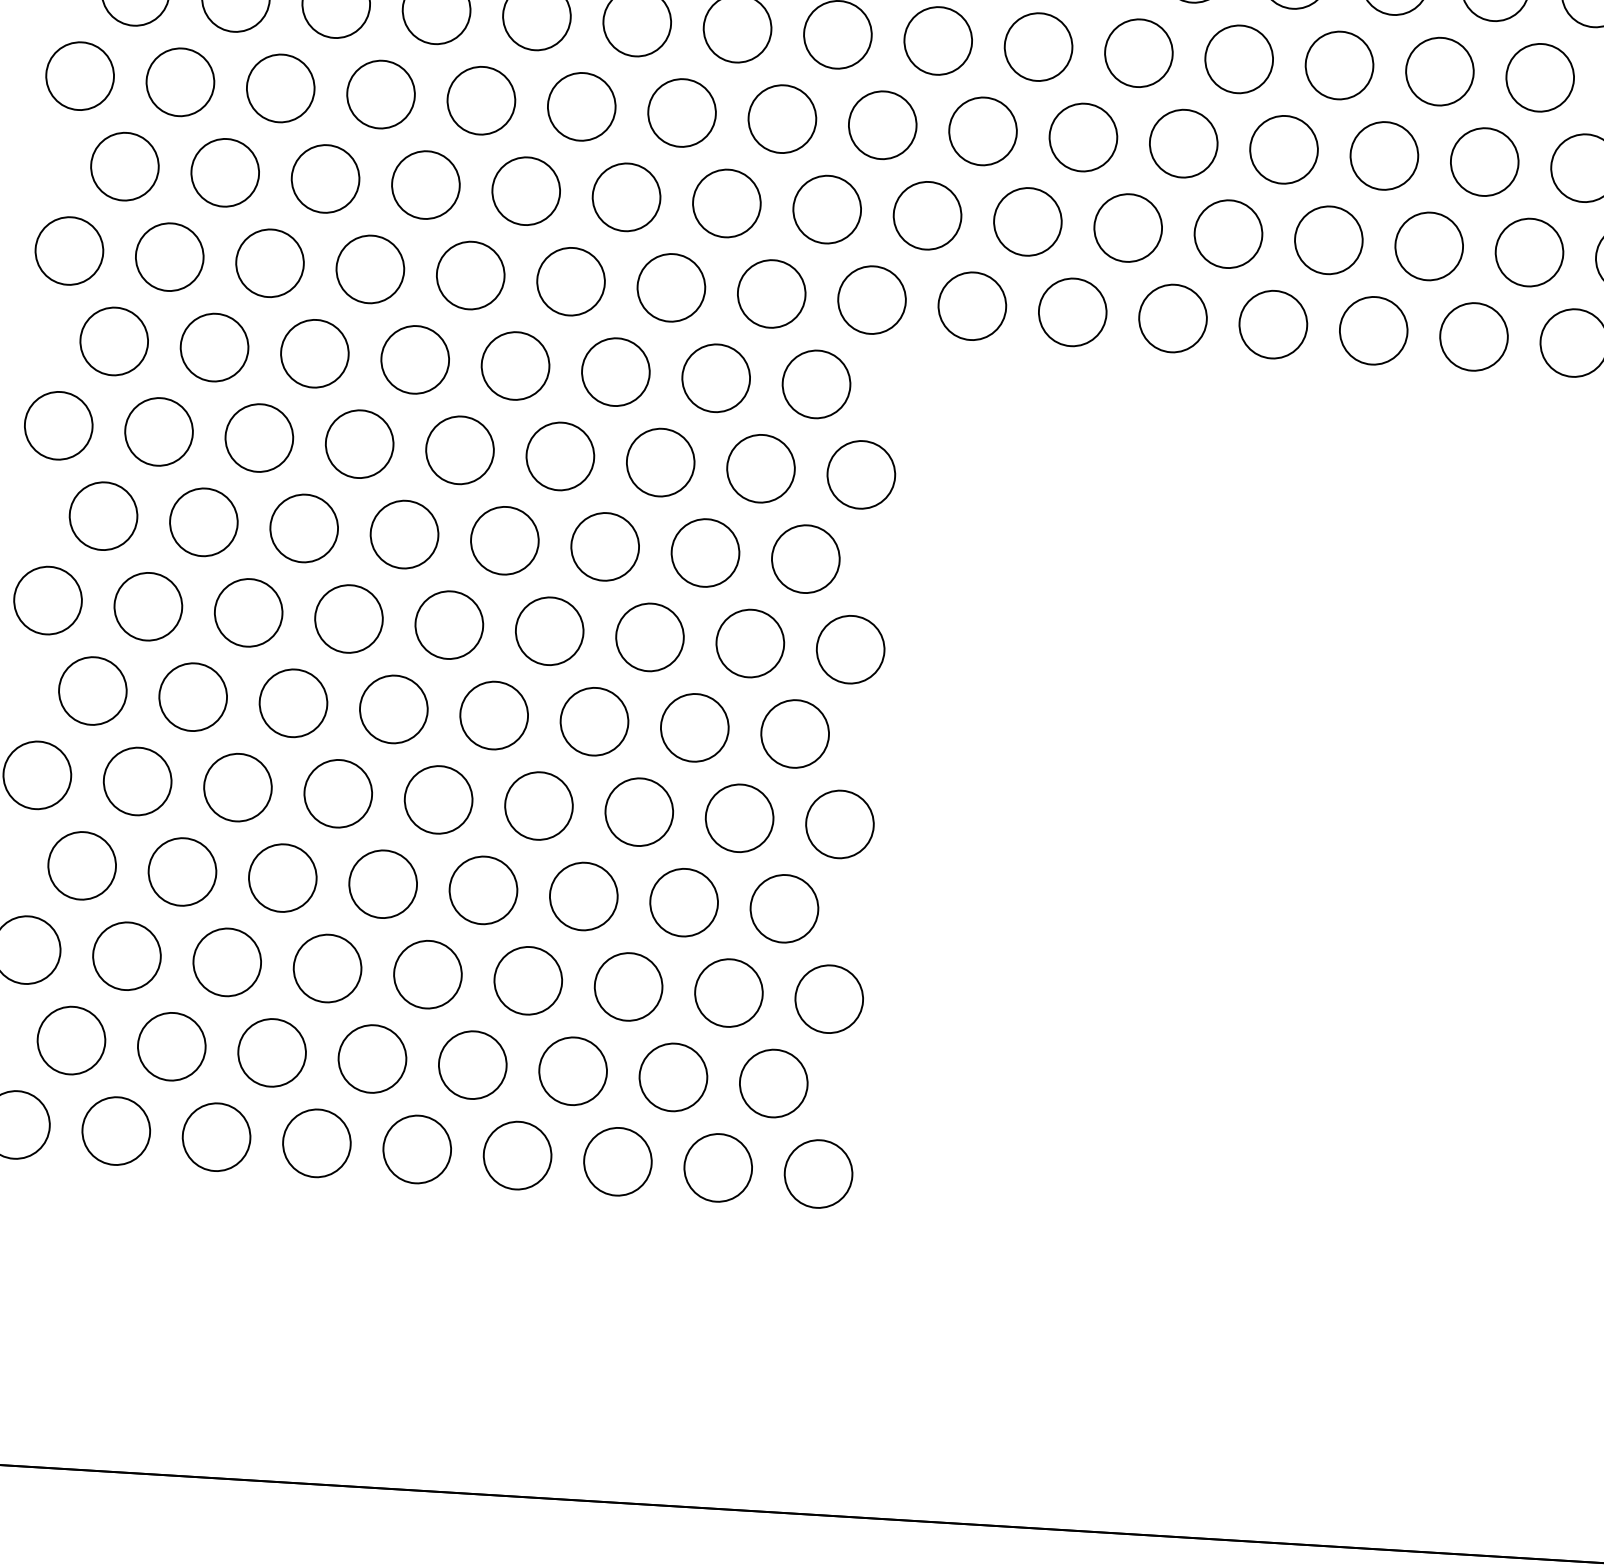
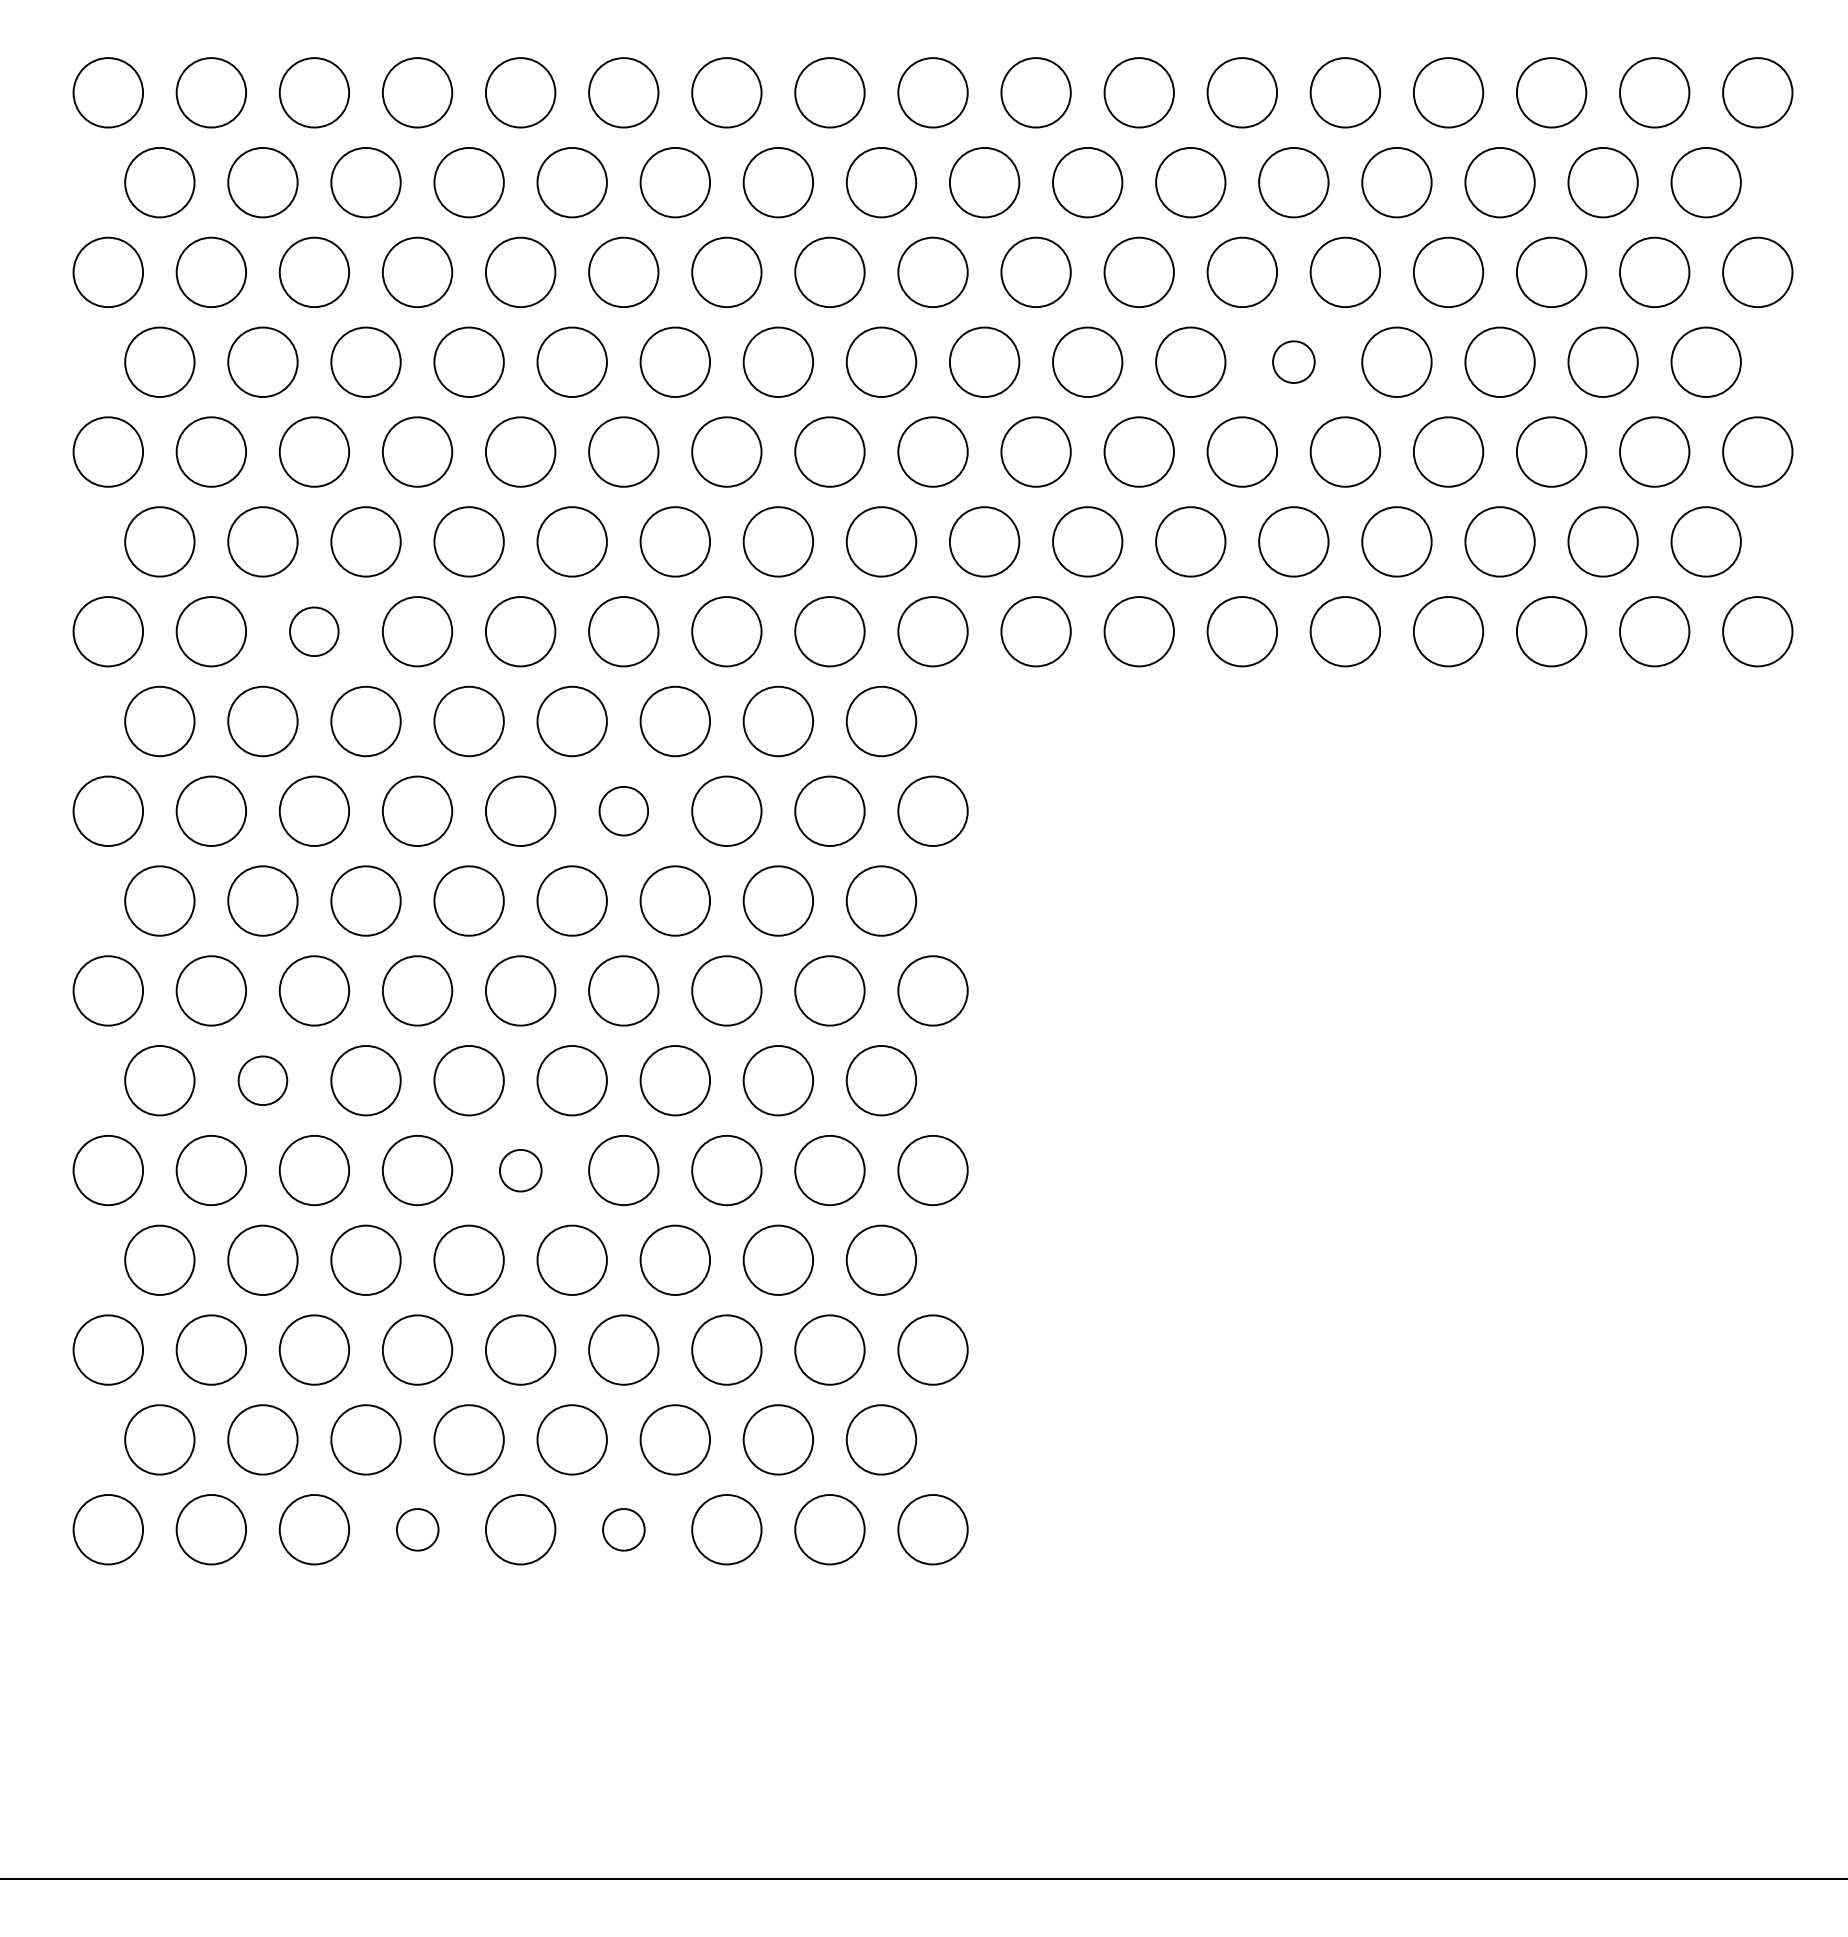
part: (1238, 58) -> (1293, 361), size x0.6
part: (269, 263) -> (313, 631), size x0.7
part: (560, 455) -> (623, 810), size x0.7
part: (192, 696) -> (262, 1080), size x0.7
part: (438, 799) -> (520, 1170), size x0.6
part: (316, 1143) -> (417, 1529), size x0.6
part: (517, 1155) -> (623, 1529), size x0.6

